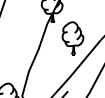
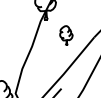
part: (72, 38) -> (65, 35), size x0.6

